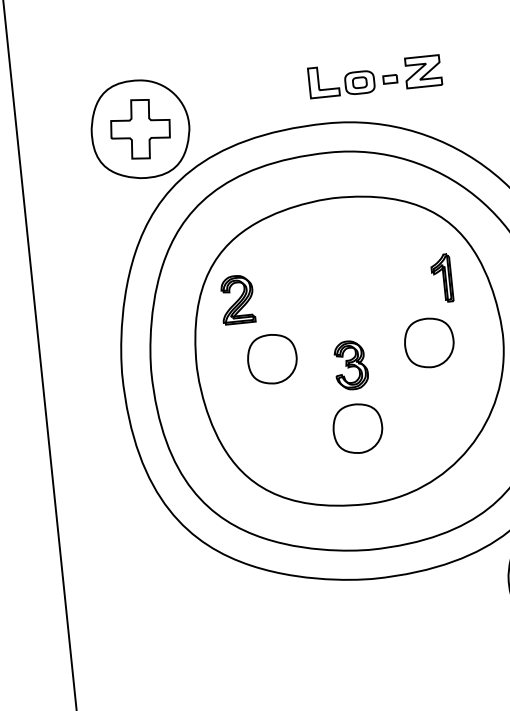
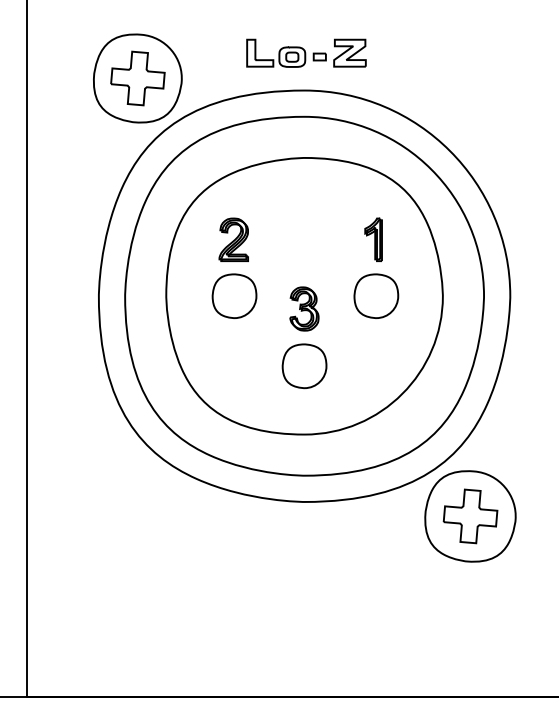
part: (375, 75) -> (306, 52), moved
part: (441, 278) -> (373, 239), moved
part: (237, 299) -> (233, 239), moved

